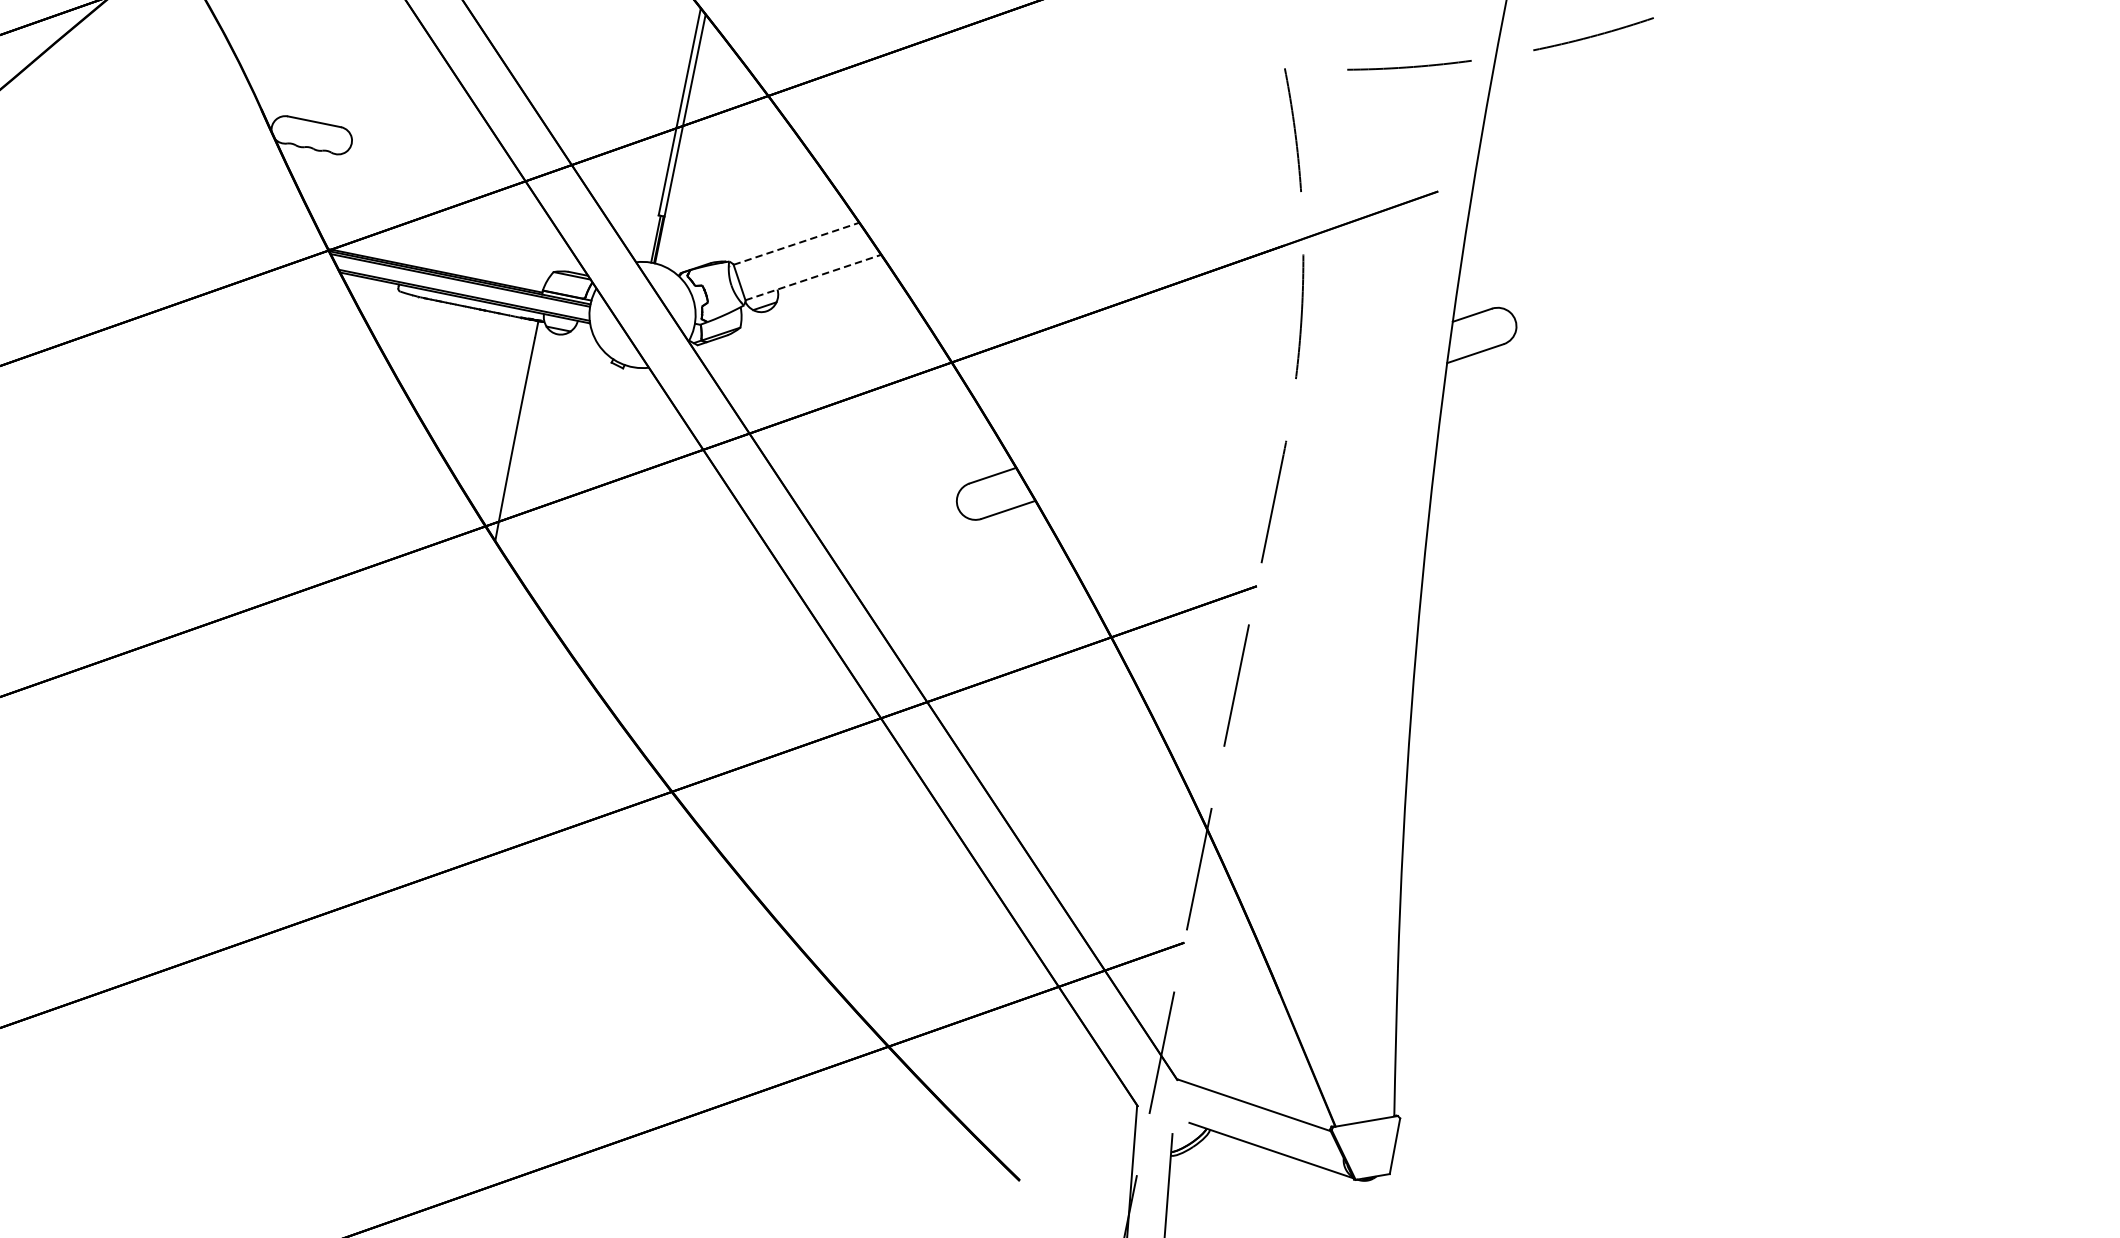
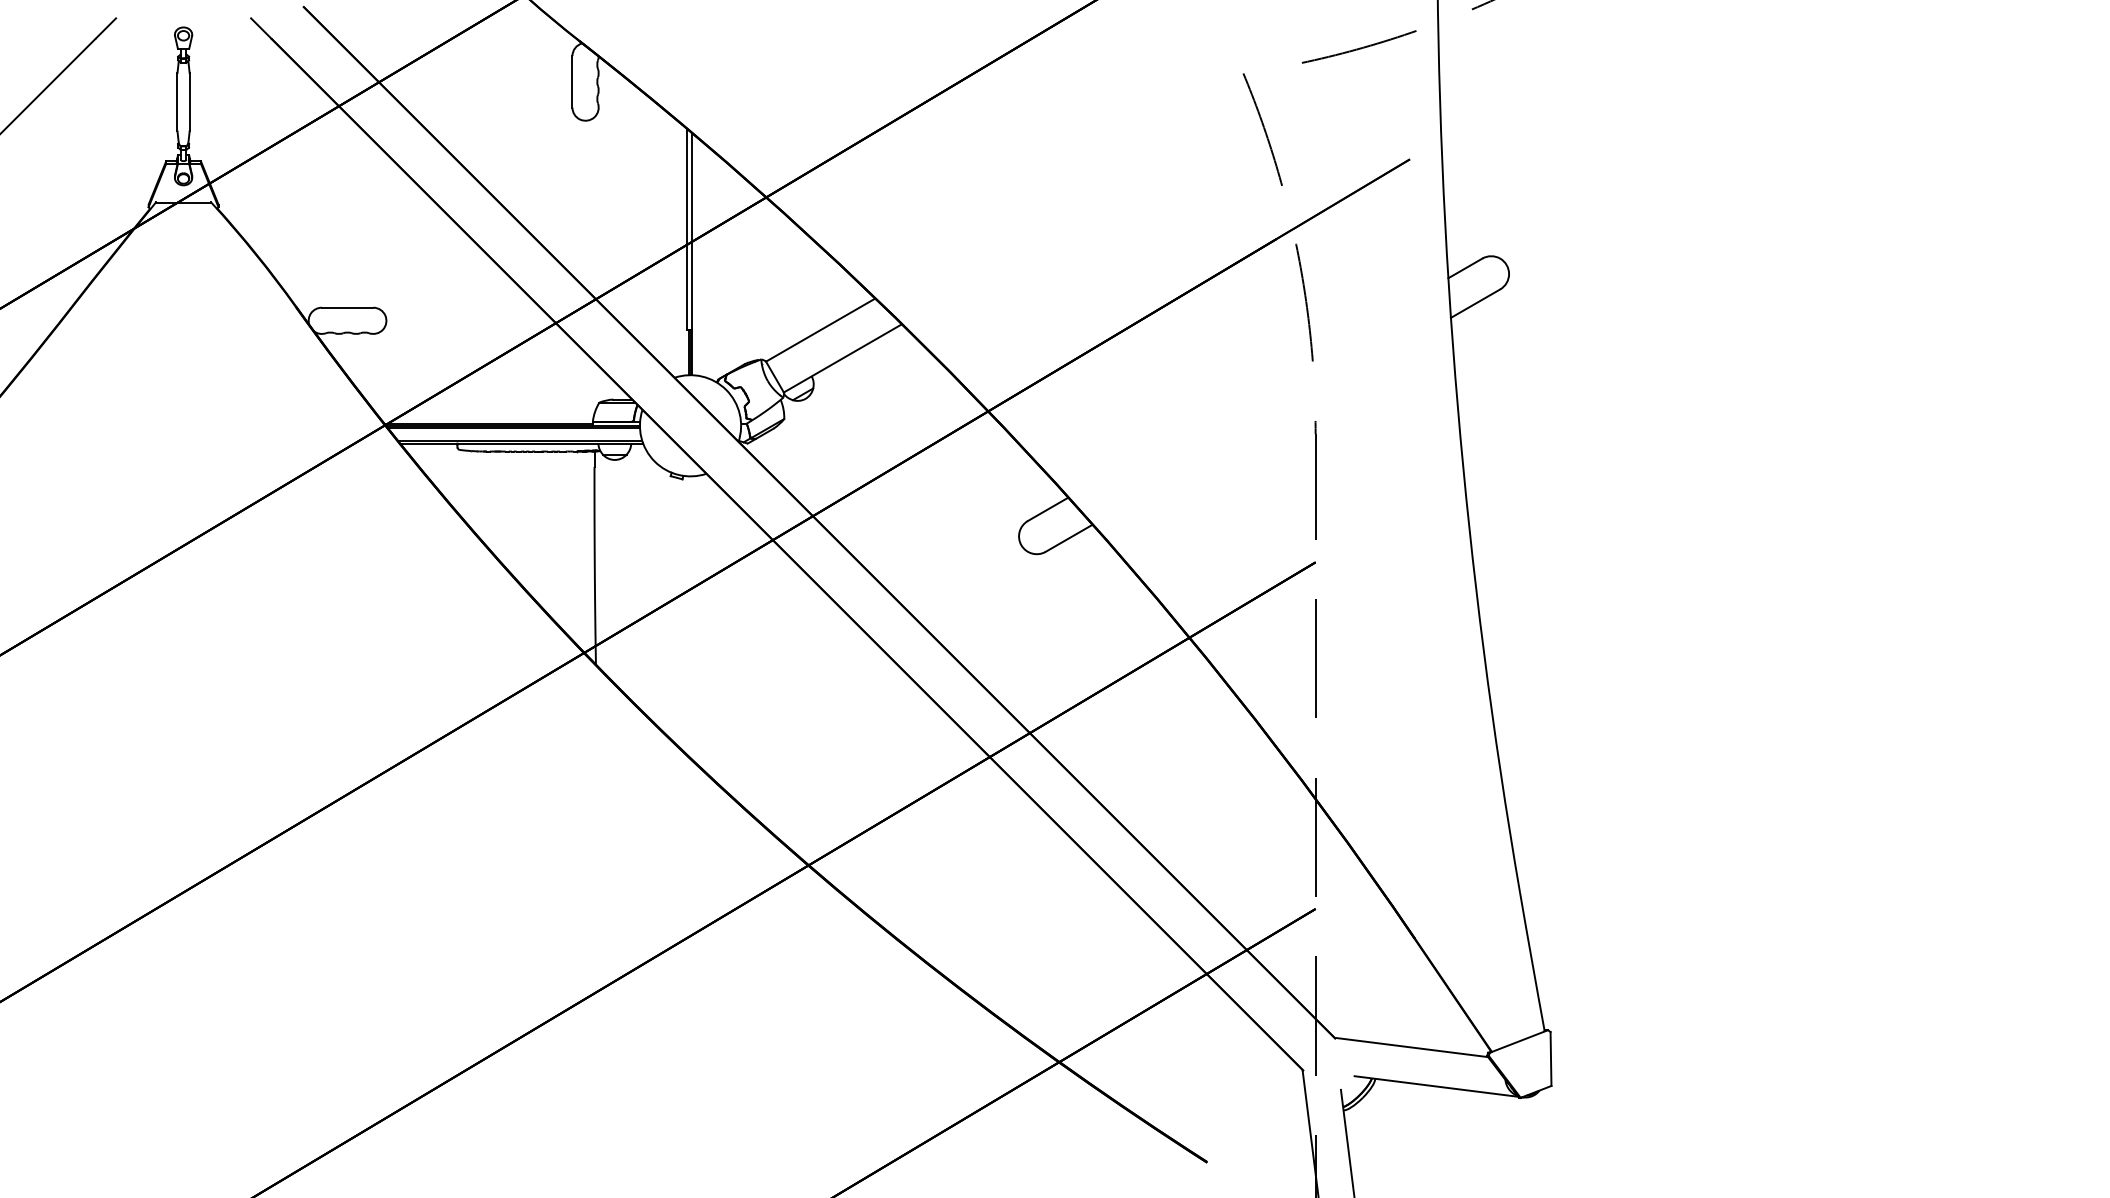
line: (797, 243) -> (821, 329), dashed -> solid
line: (813, 277) -> (843, 358), dashed -> solid

